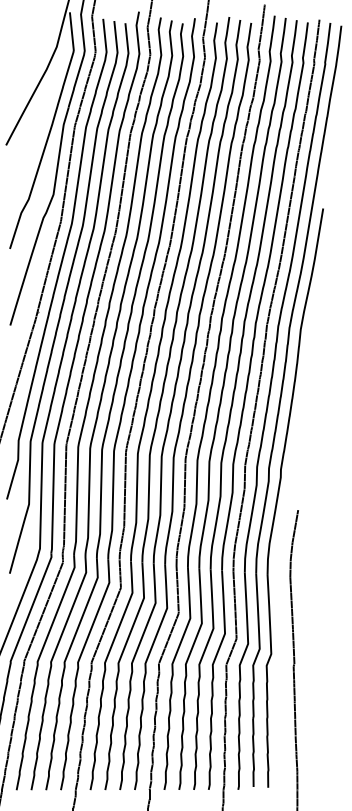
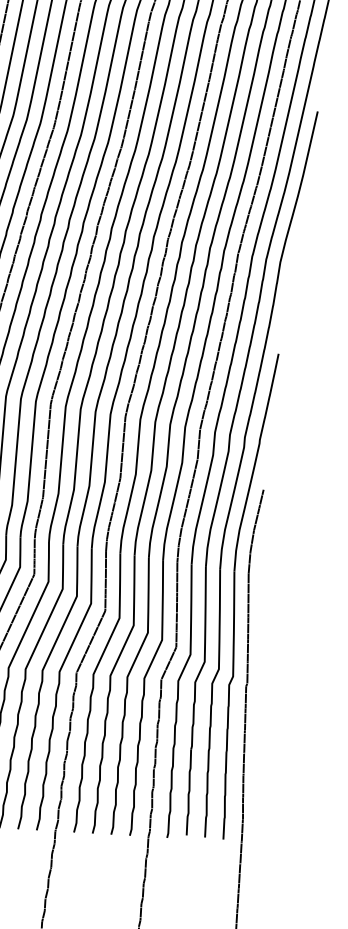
part: (281, 599) -> (235, 601), added

